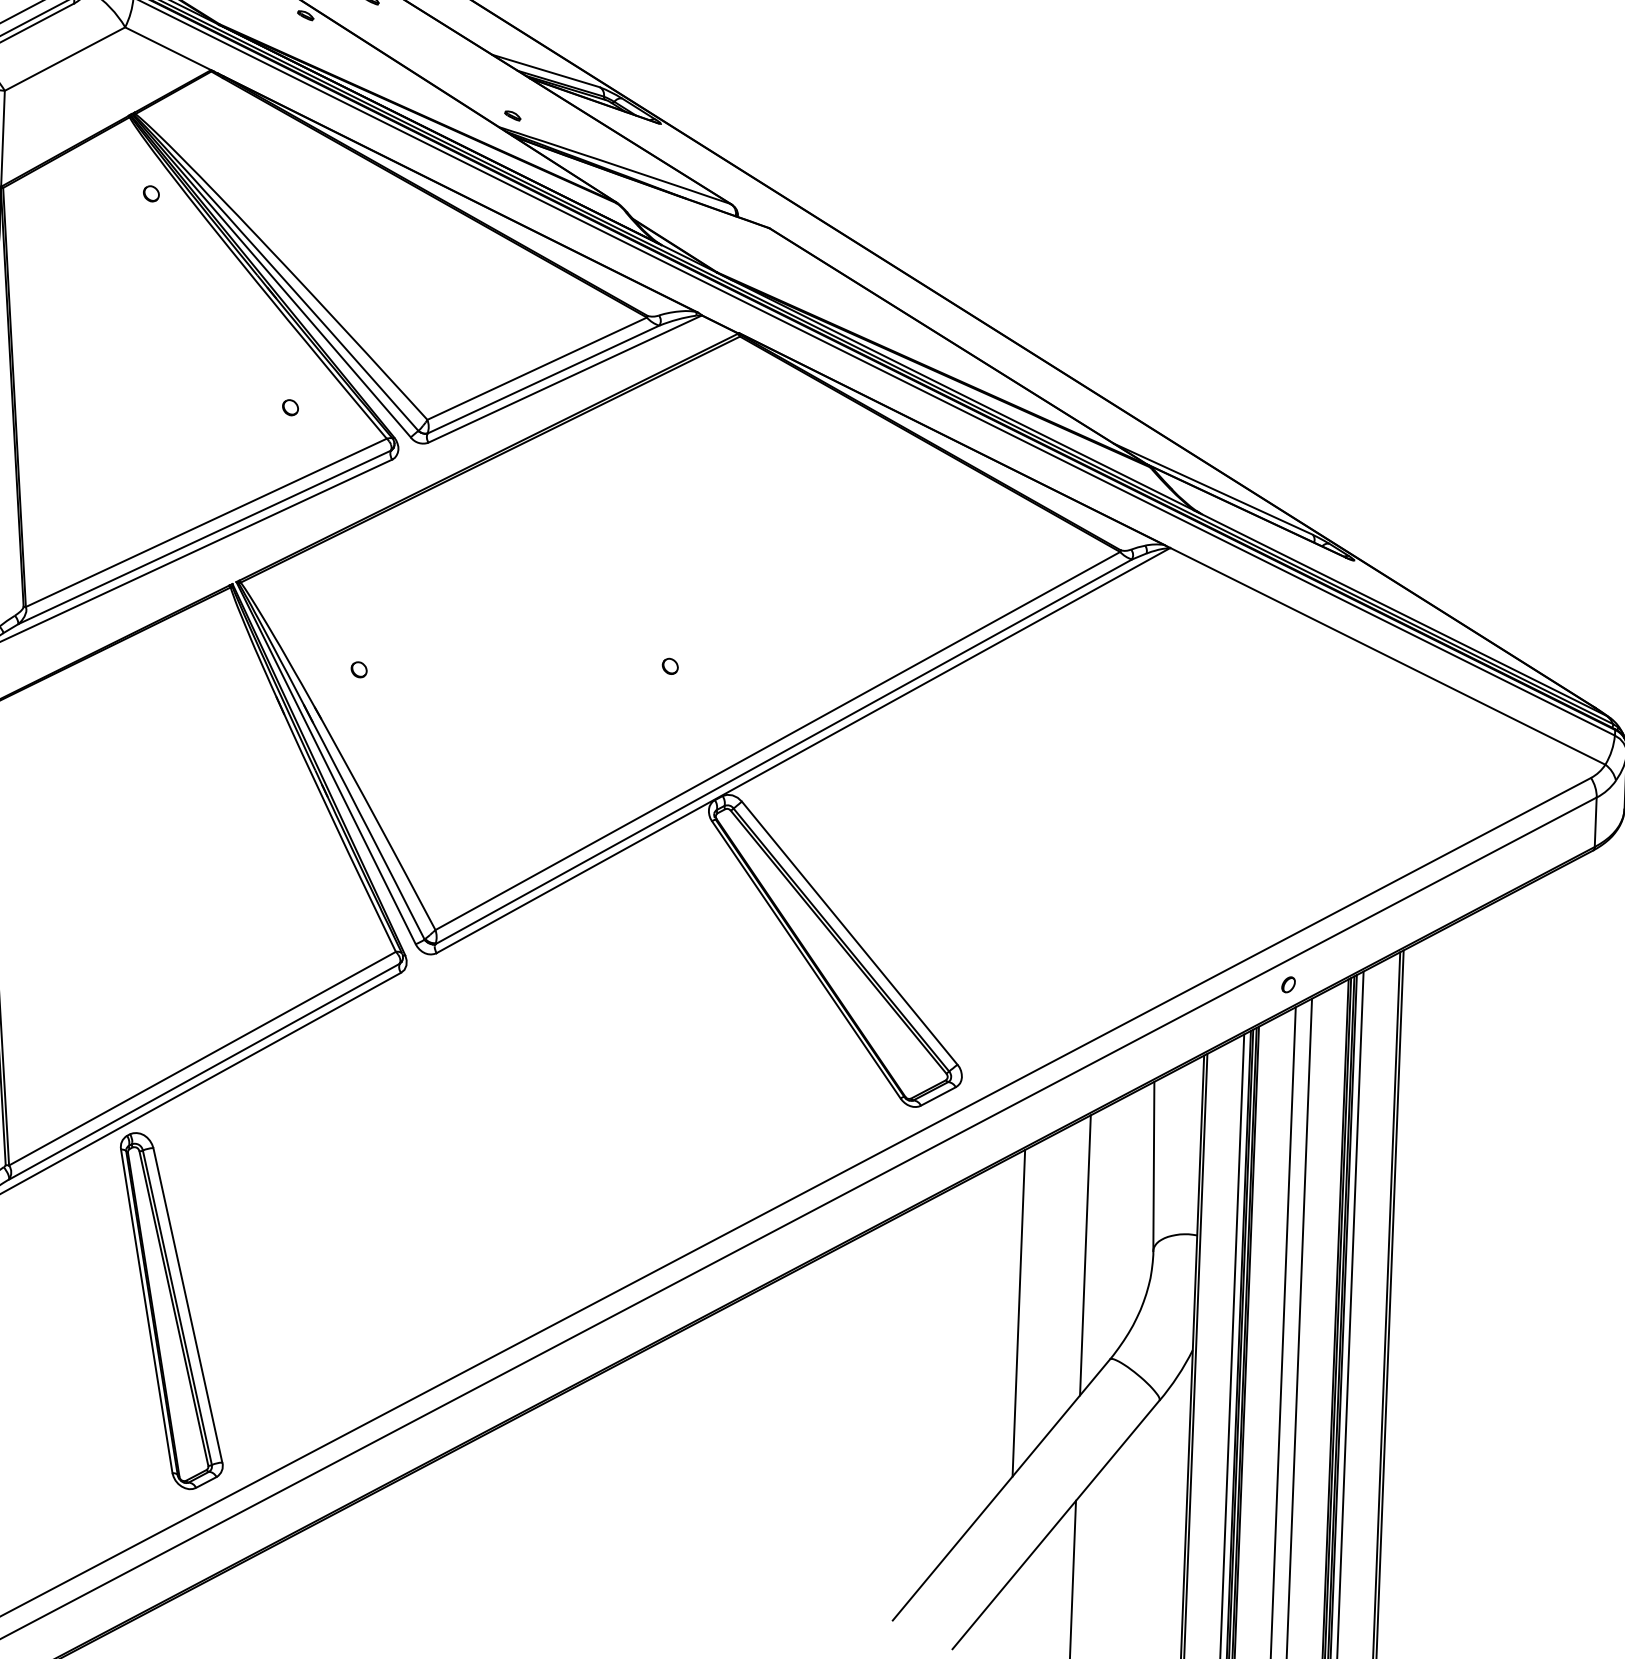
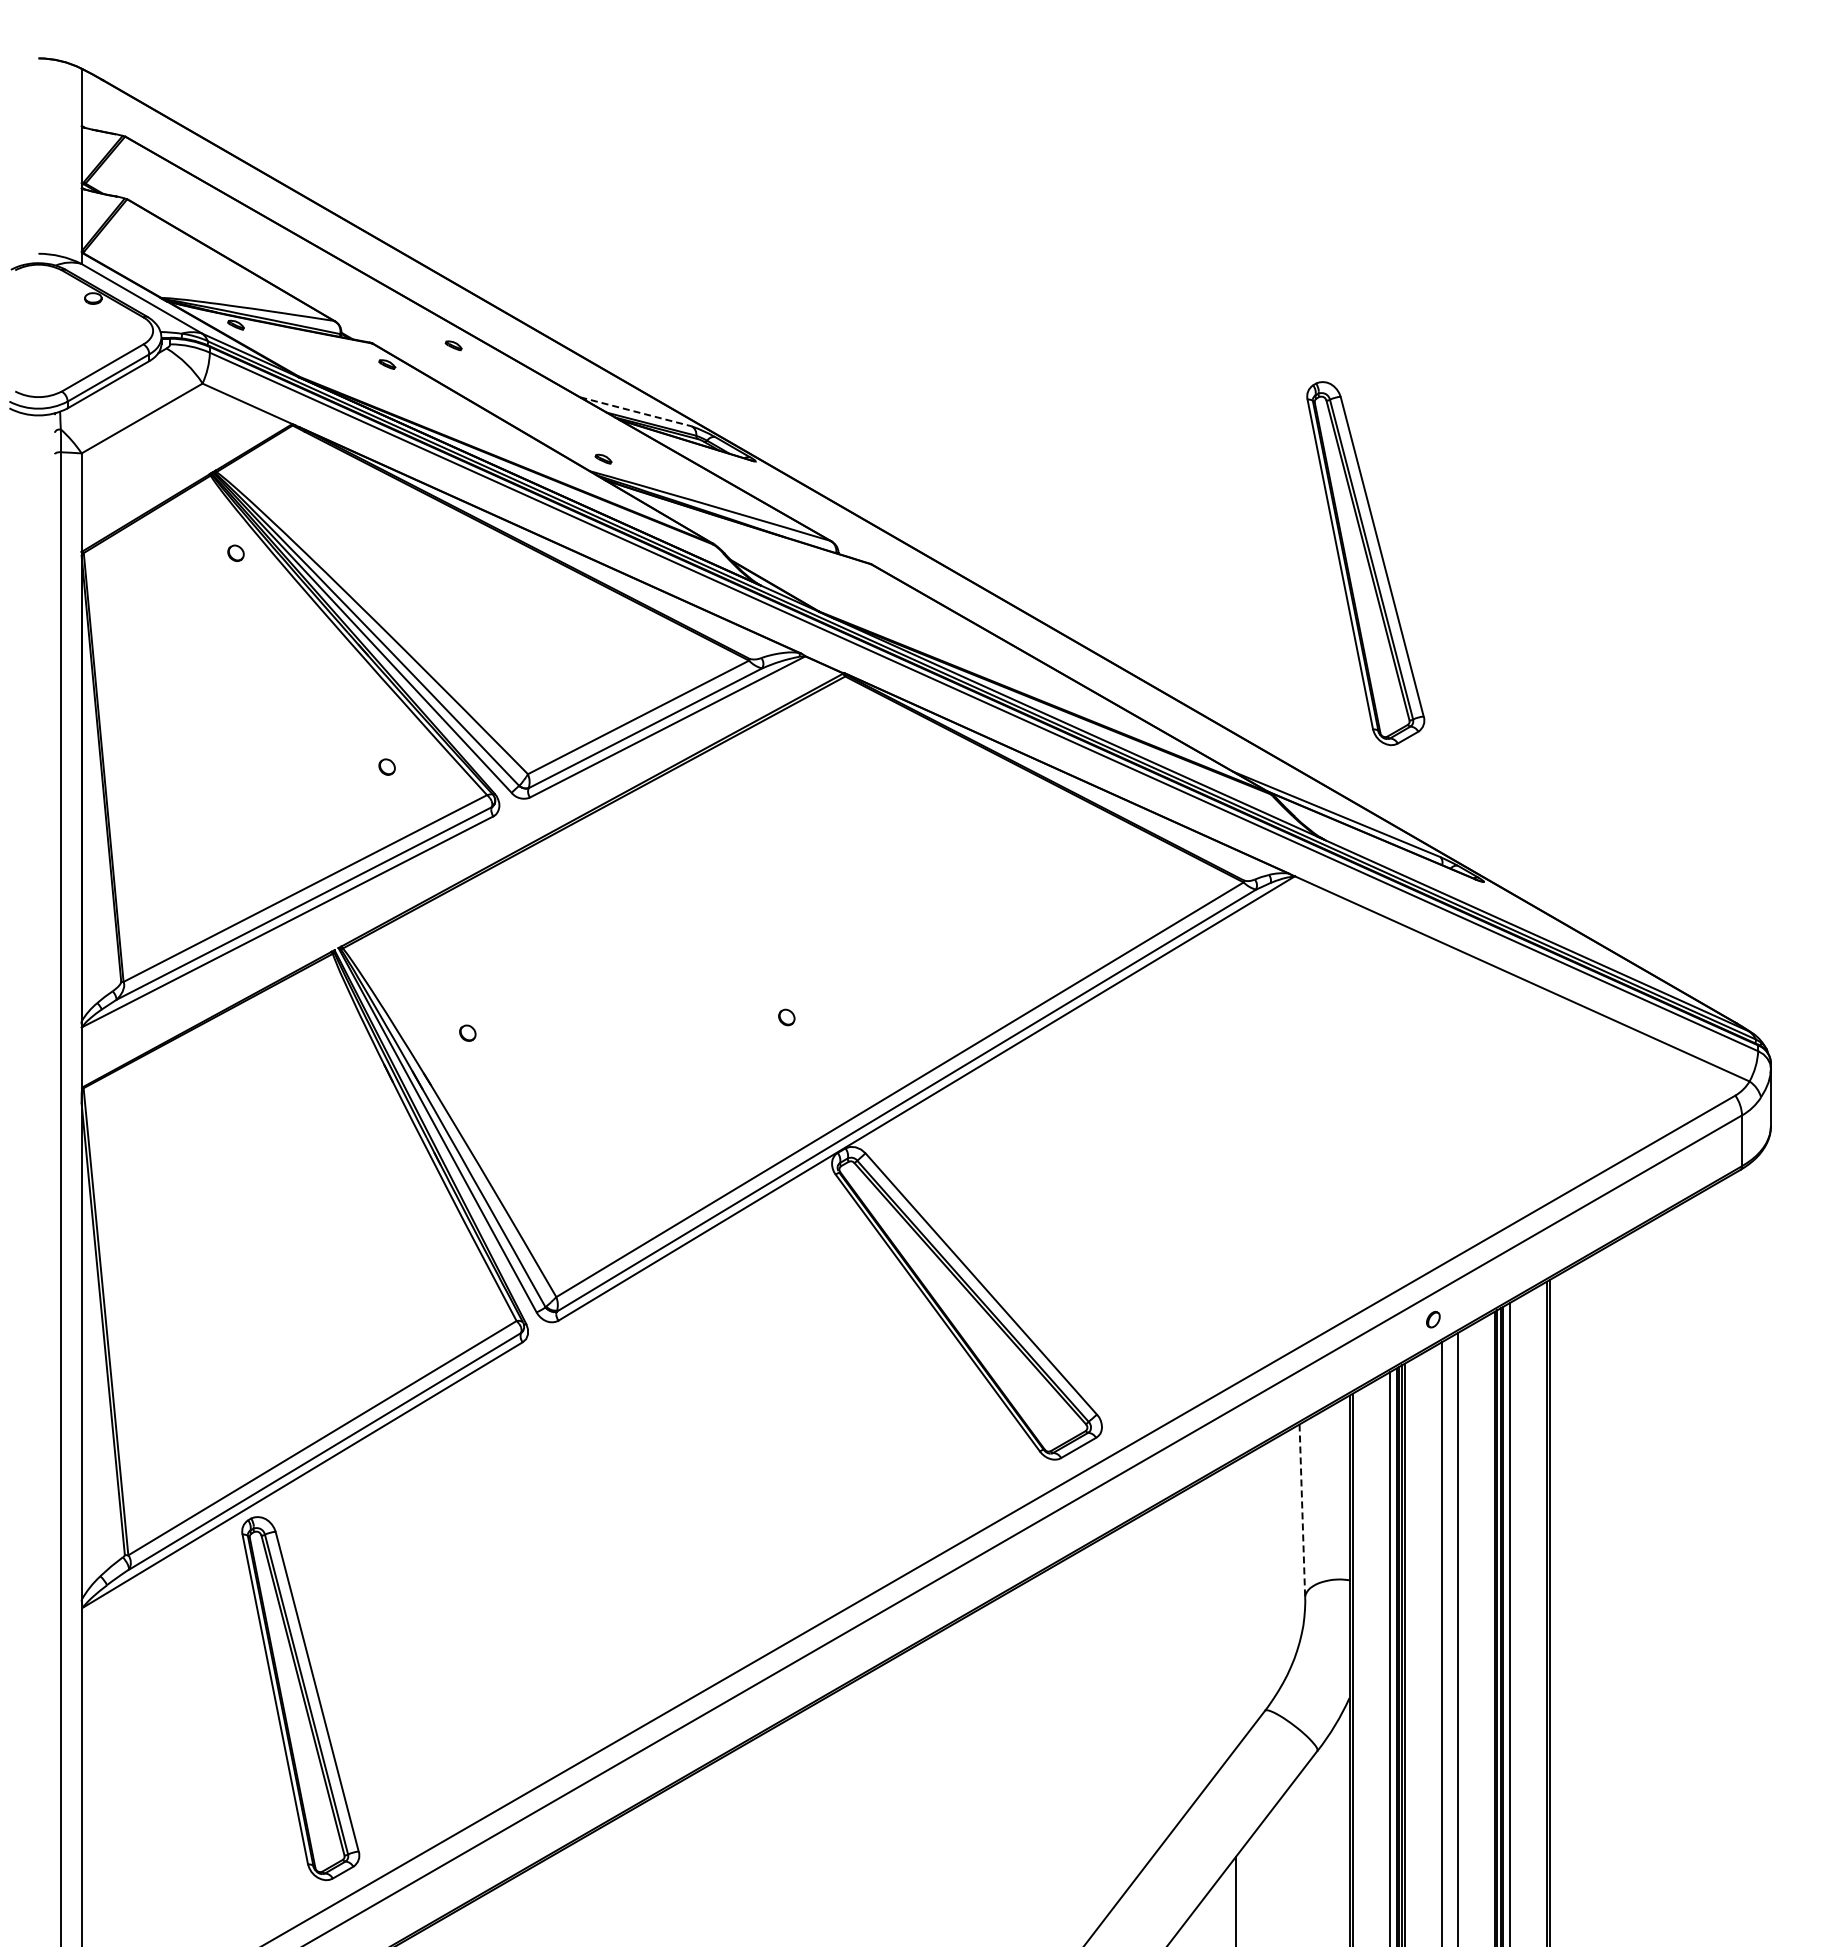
line: (546, 70) -> (636, 411), solid -> dashed
part: (1250, 246) -> (1365, 563), added
line: (1153, 1166) -> (1302, 1511), solid -> dashed
line: (1085, 1254) -> (1235, 1604), removed
line: (1018, 1312) -> (1169, 1666), removed

